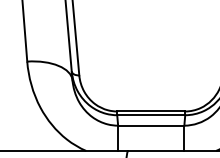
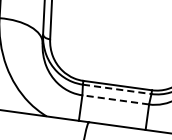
line: (151, 115) -> (117, 89), solid -> dashed
line: (150, 125) -> (115, 99), solid -> dashed

